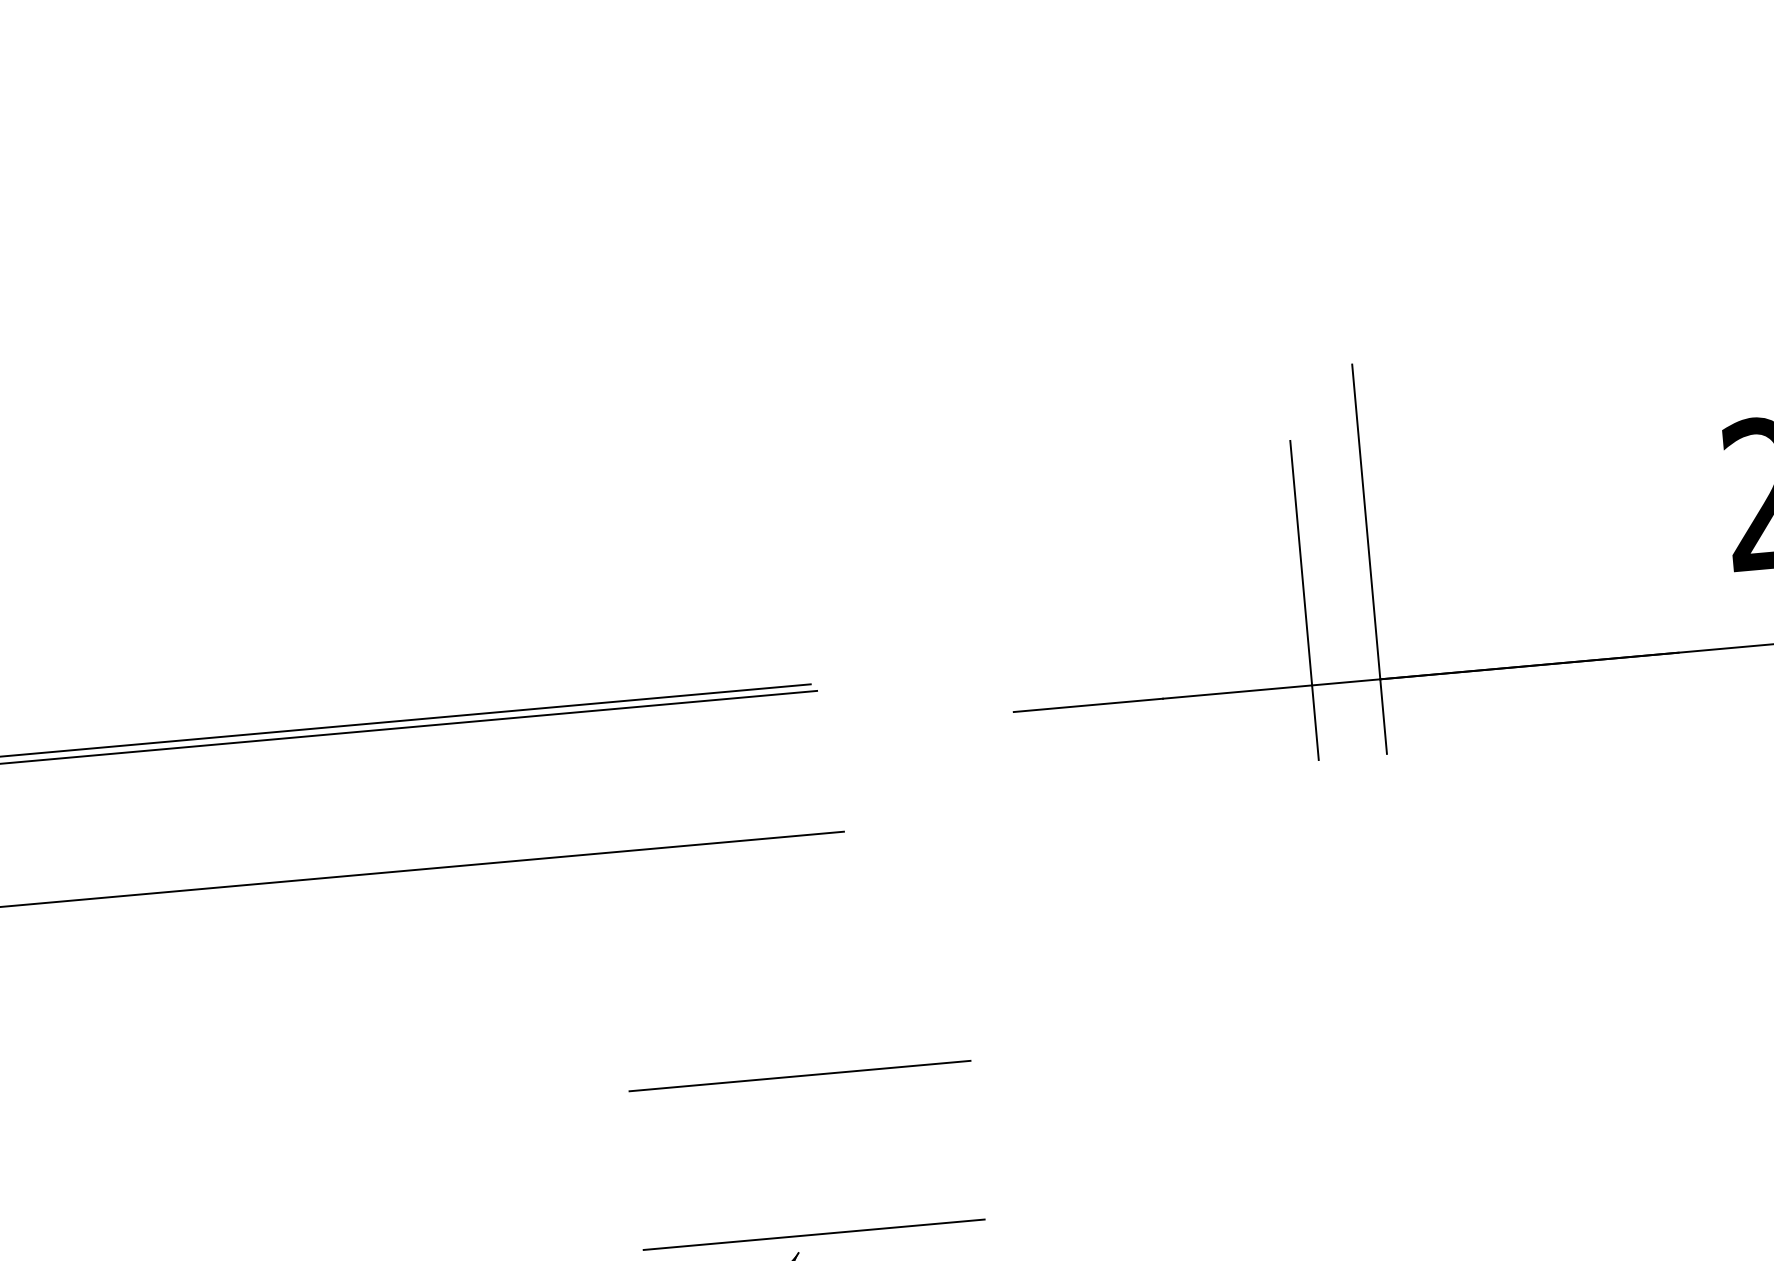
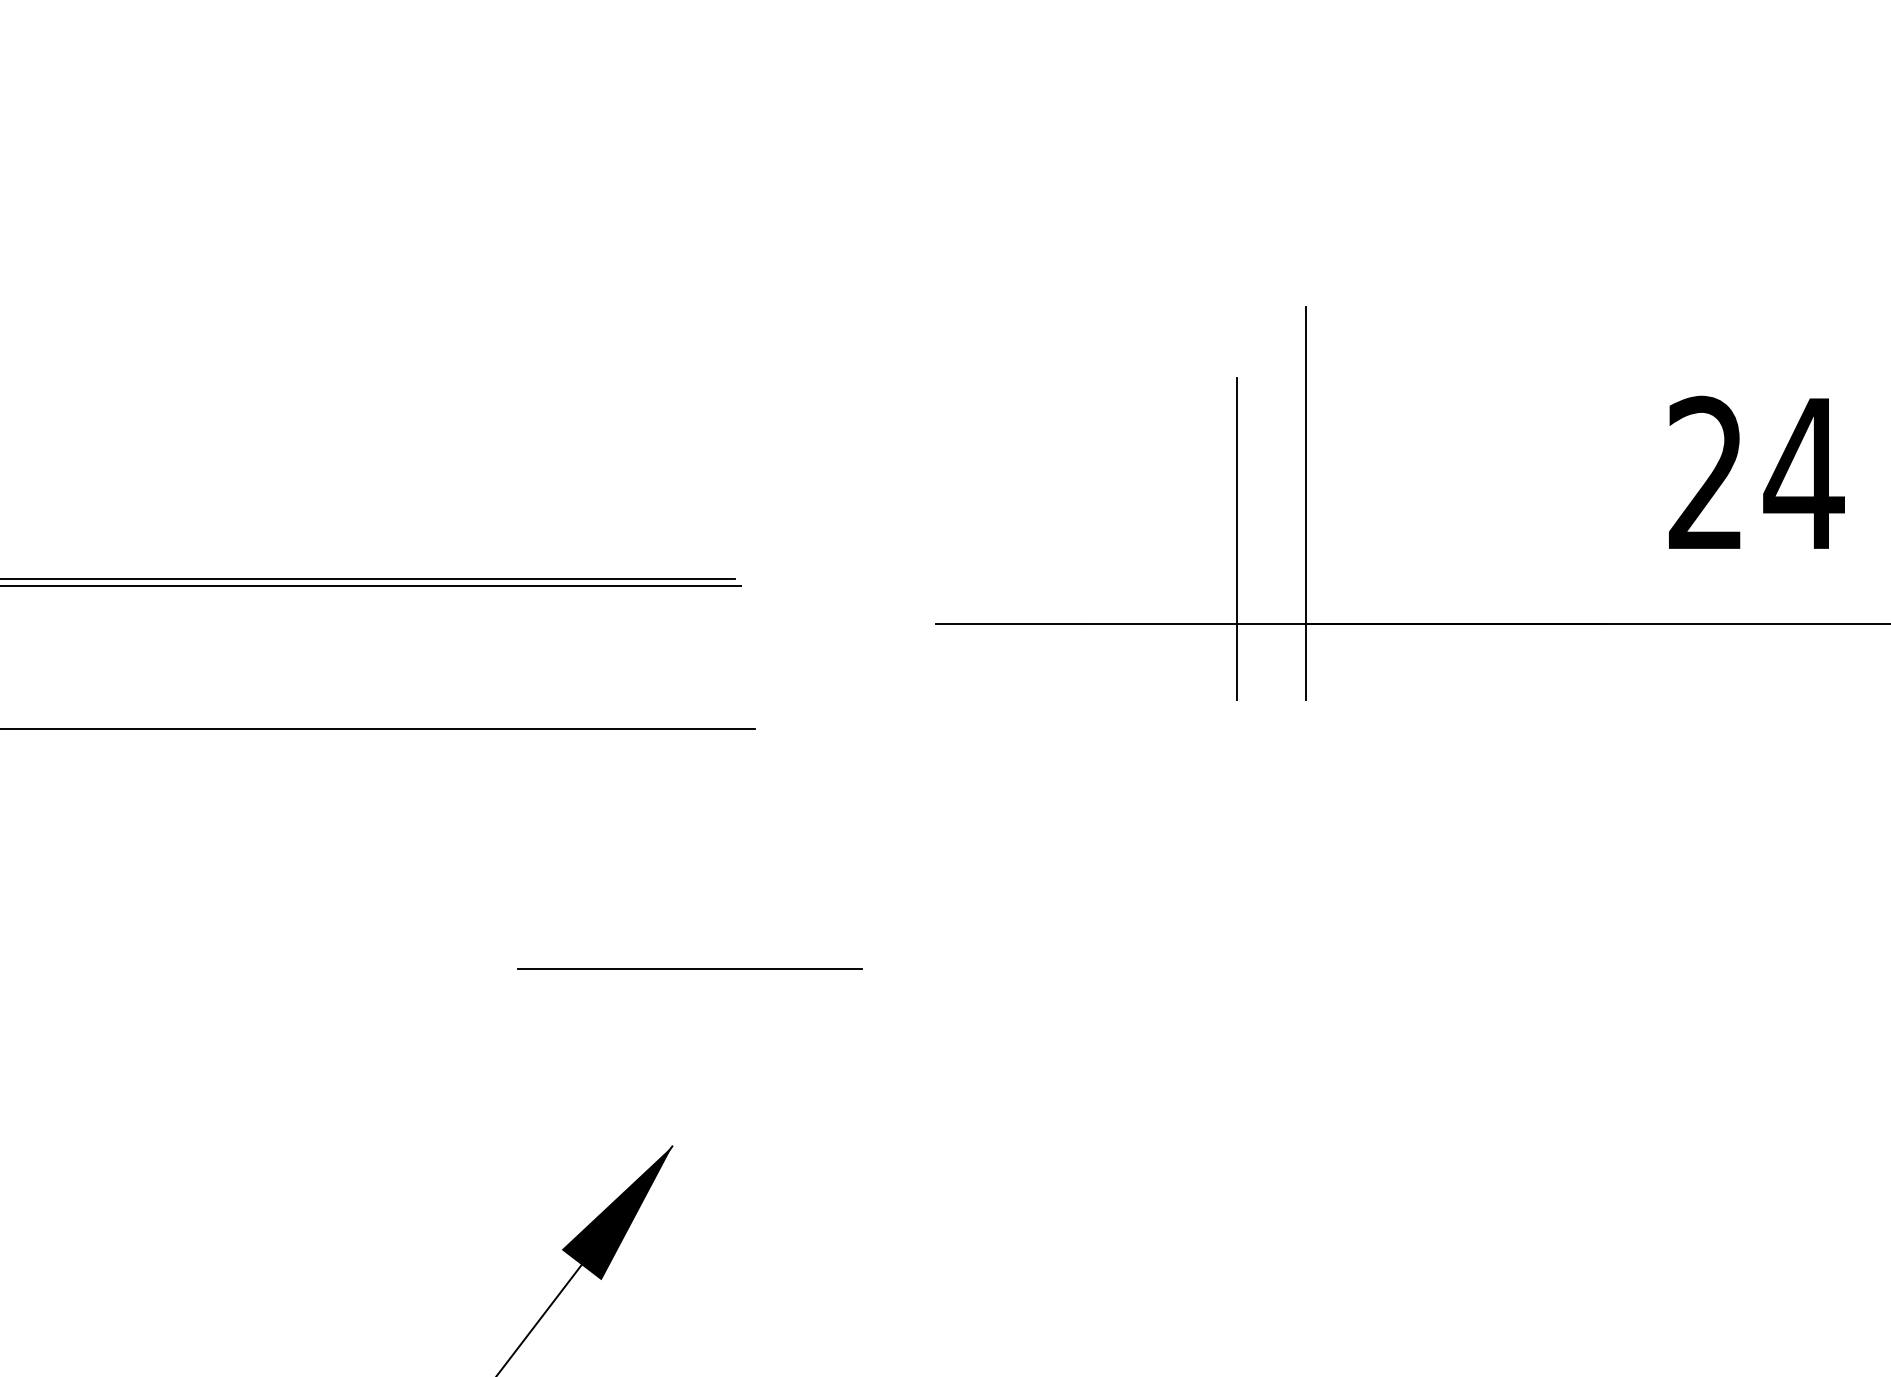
line: (813, 1233) -> (689, 1128), removed

